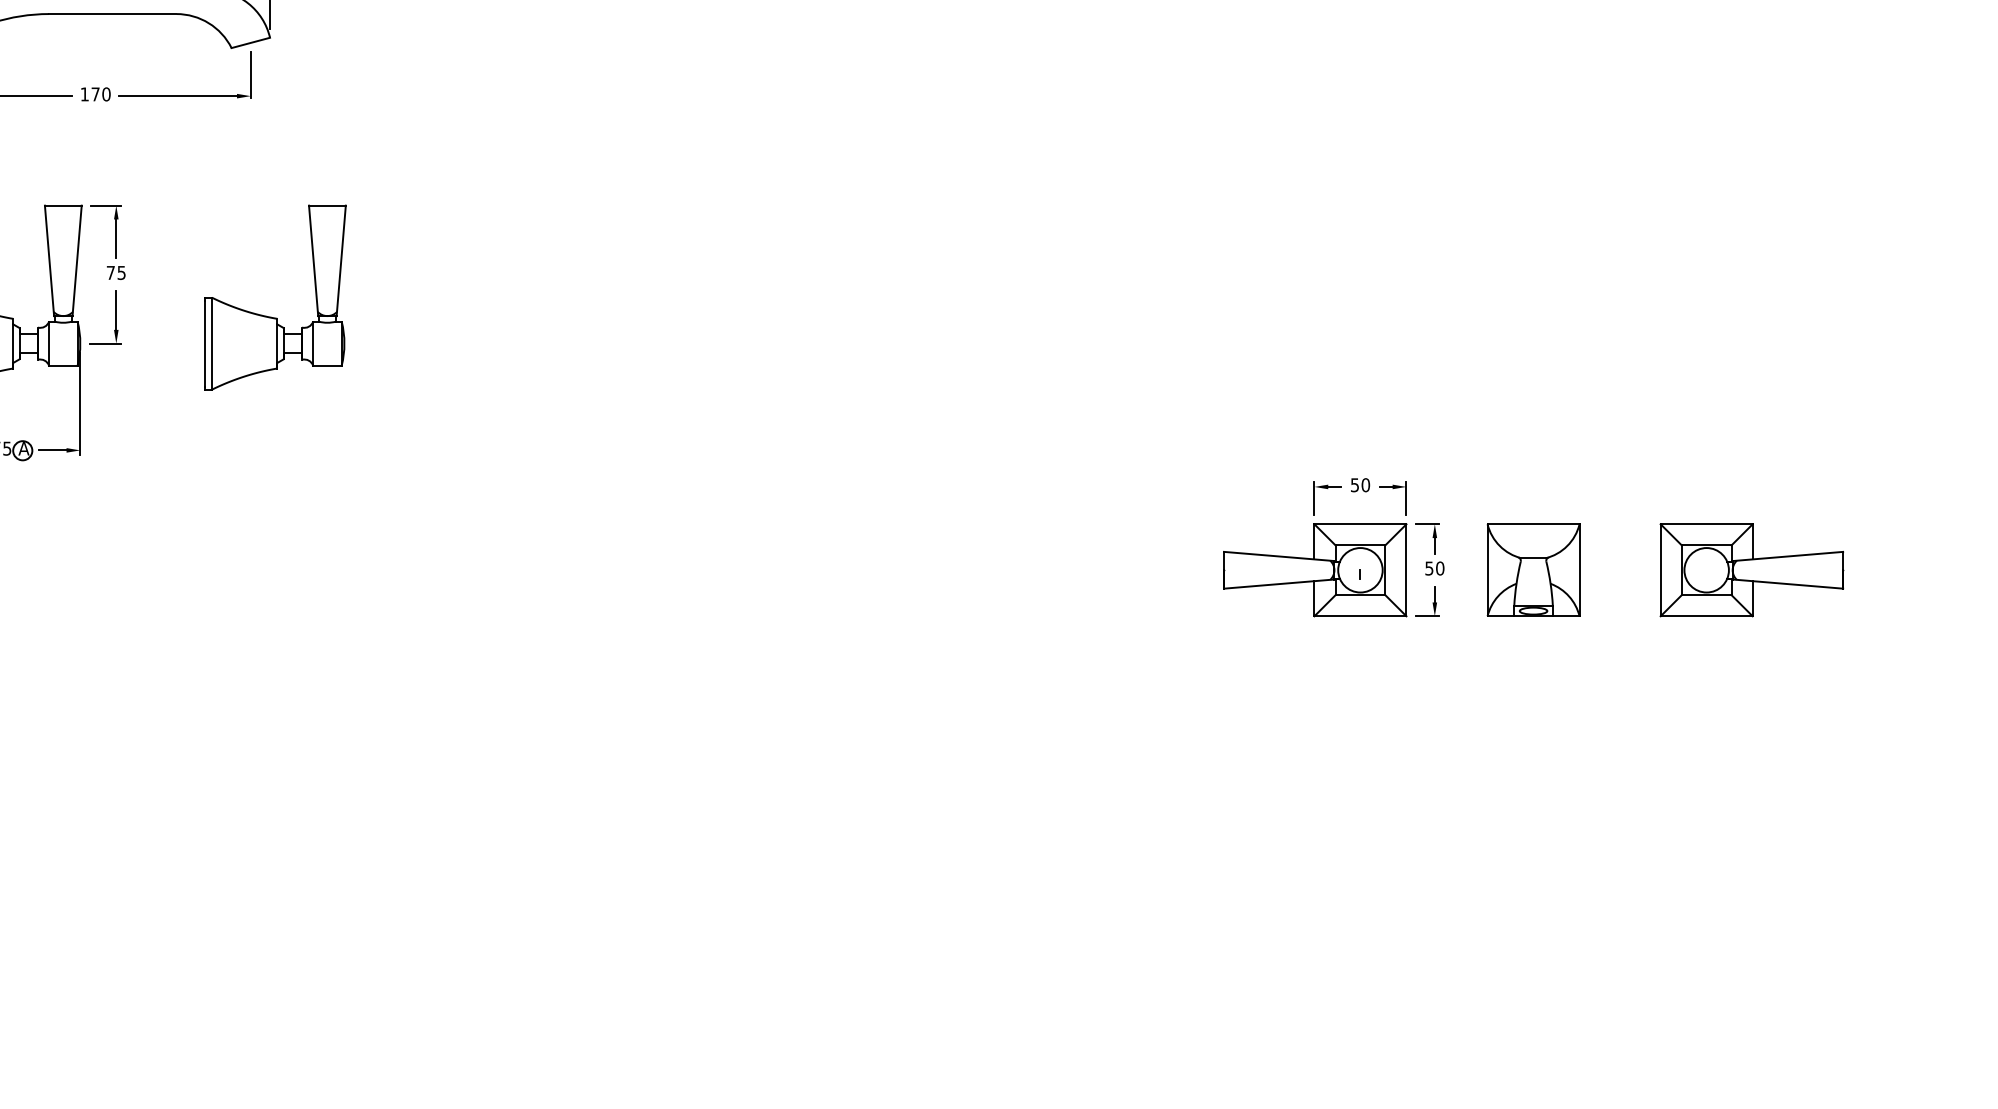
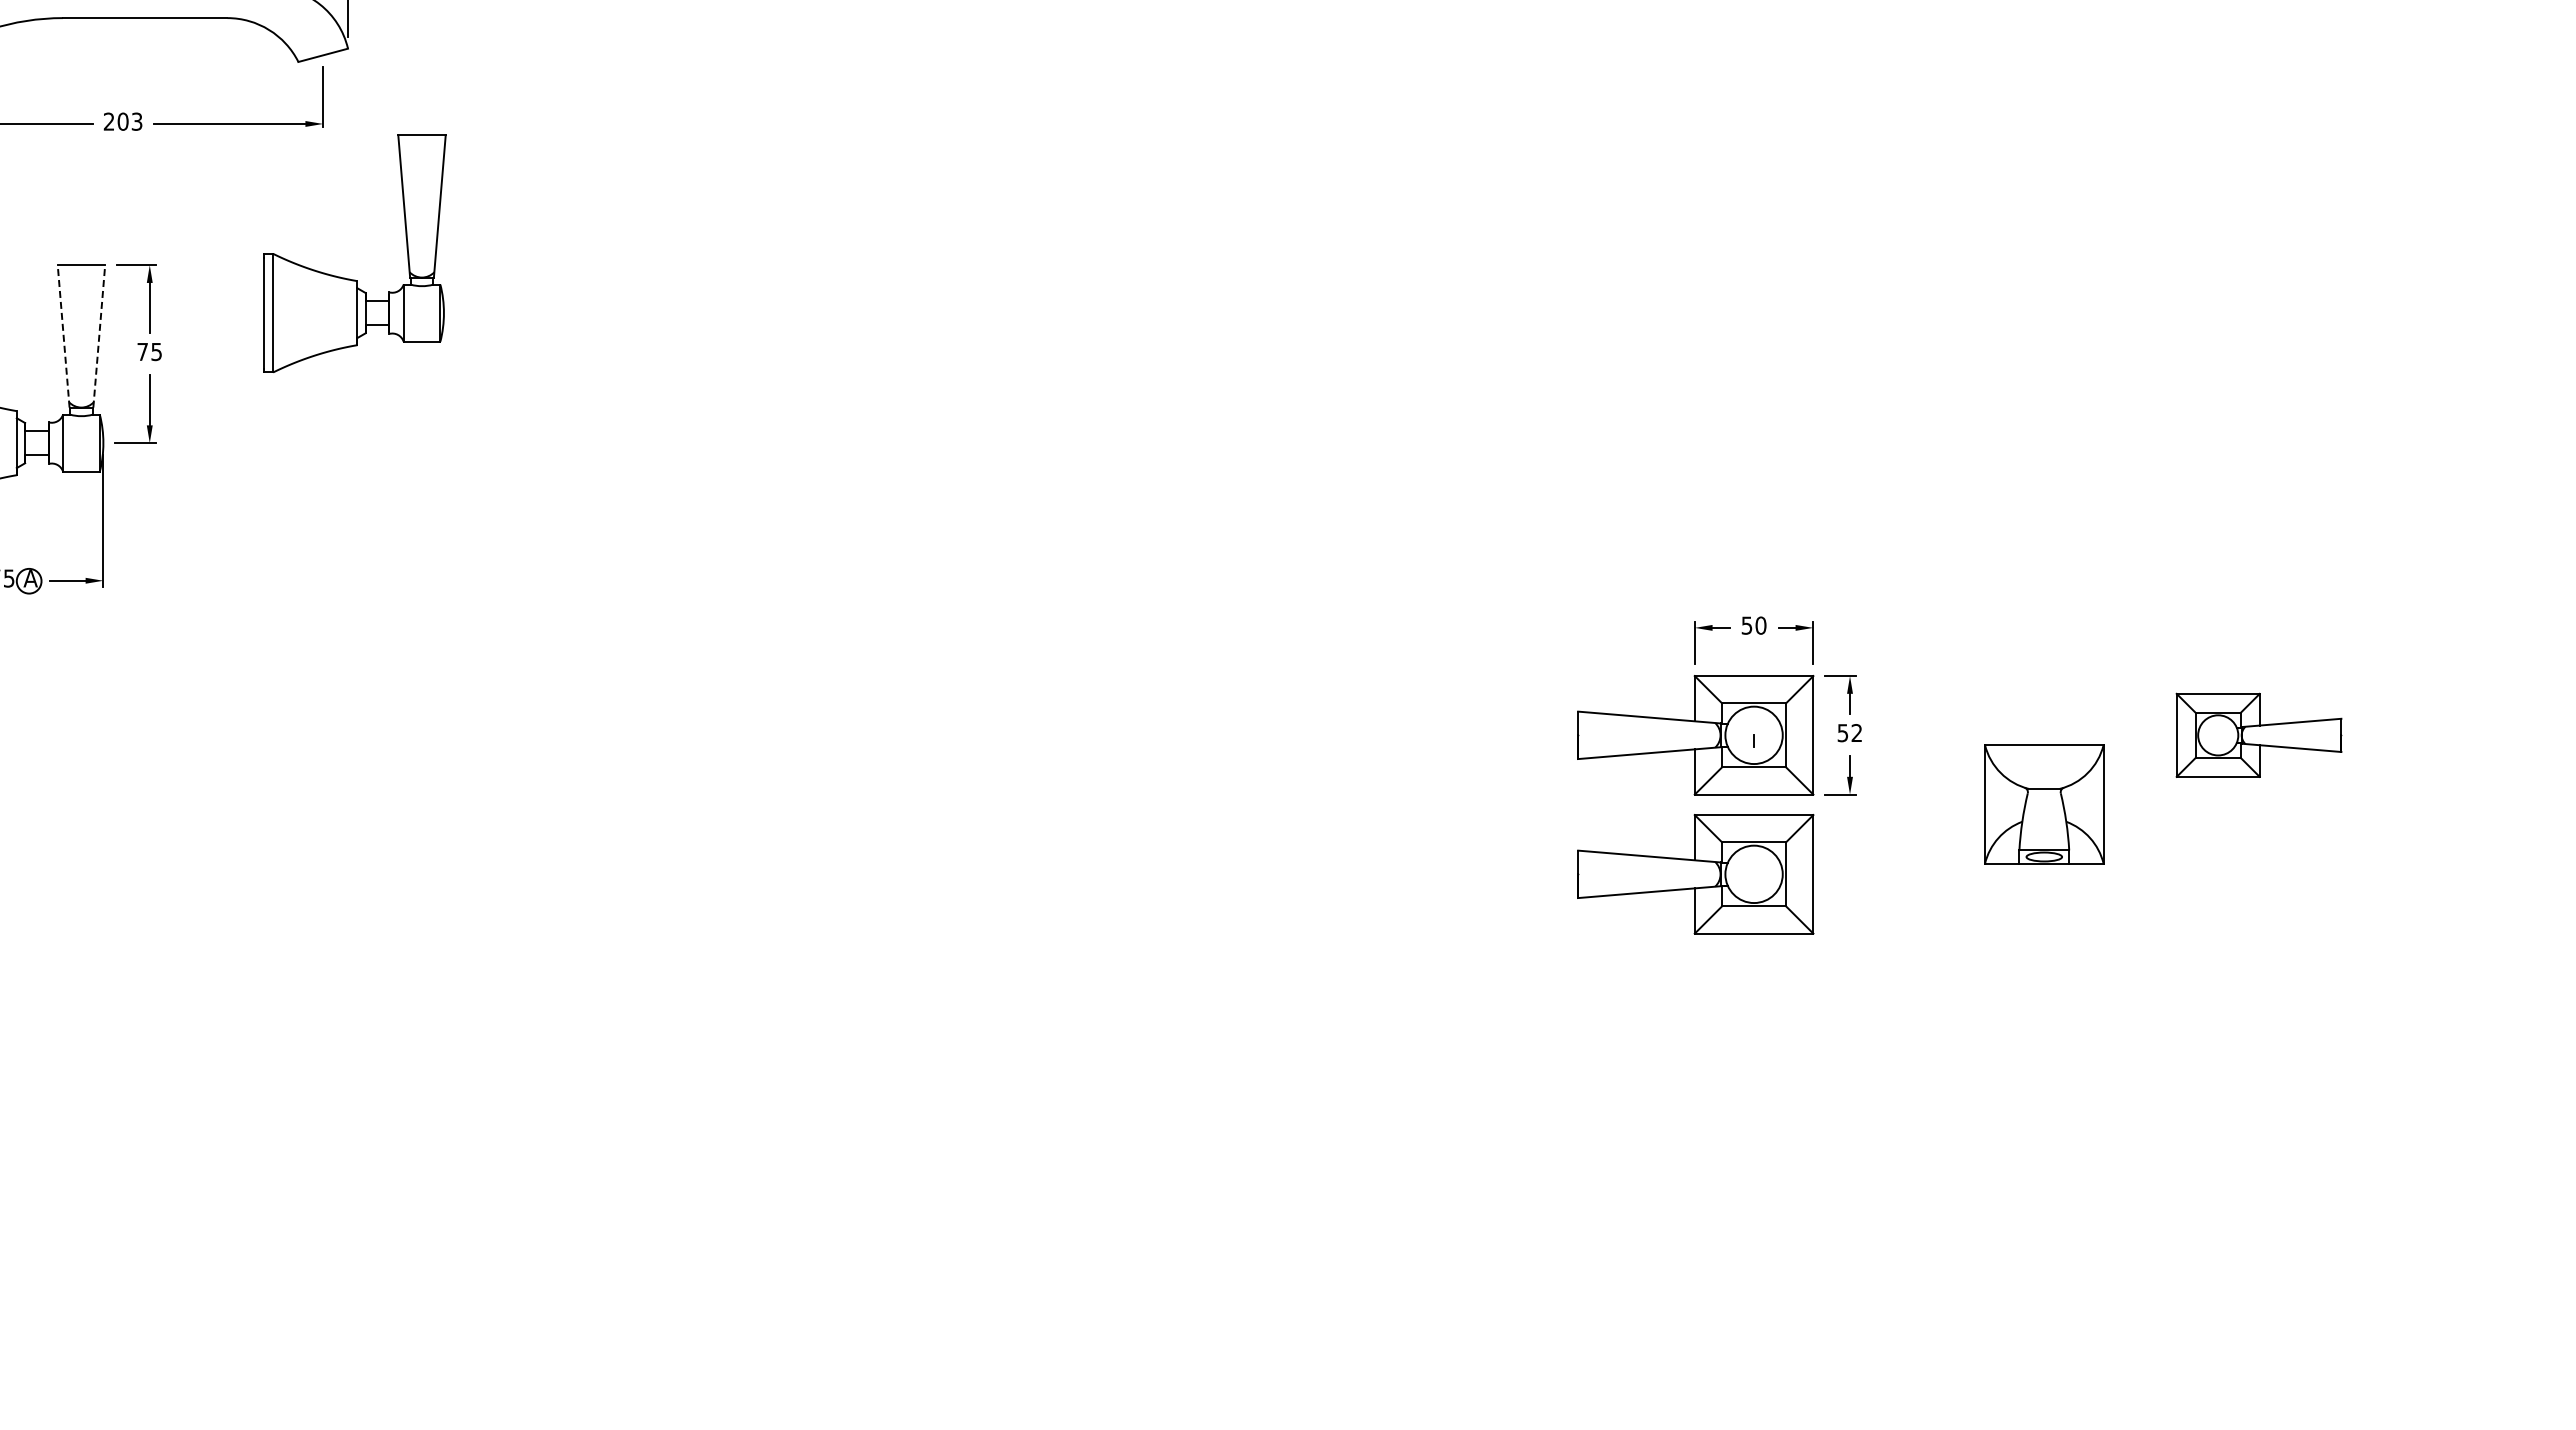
text: (95, 94) -> (122, 121), 170 -> 203
line: (49, 260) -> (63, 335), solid -> dashed
line: (77, 260) -> (99, 335), solid -> dashed
part: (271, 316) -> (349, 278), moved
text: (1439, 568) -> (1856, 733), 50 -> 52
part: (1533, 570) -> (2044, 804), moved
part: (1752, 570) -> (2259, 735), size x0.7
part: (1315, 678) -> (1695, 874), added

